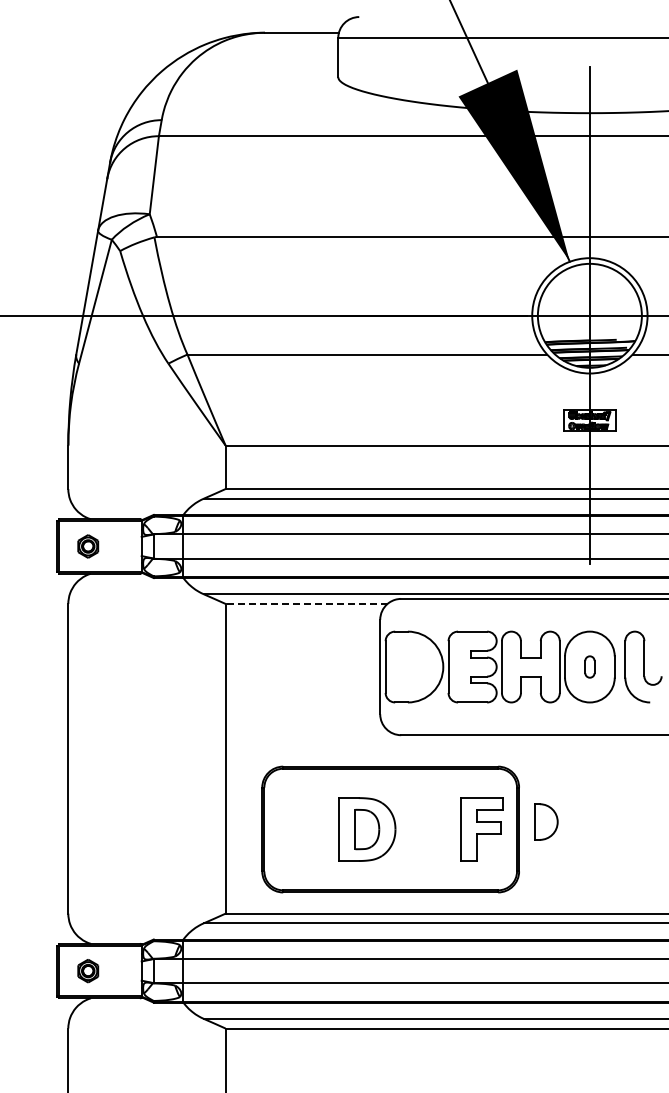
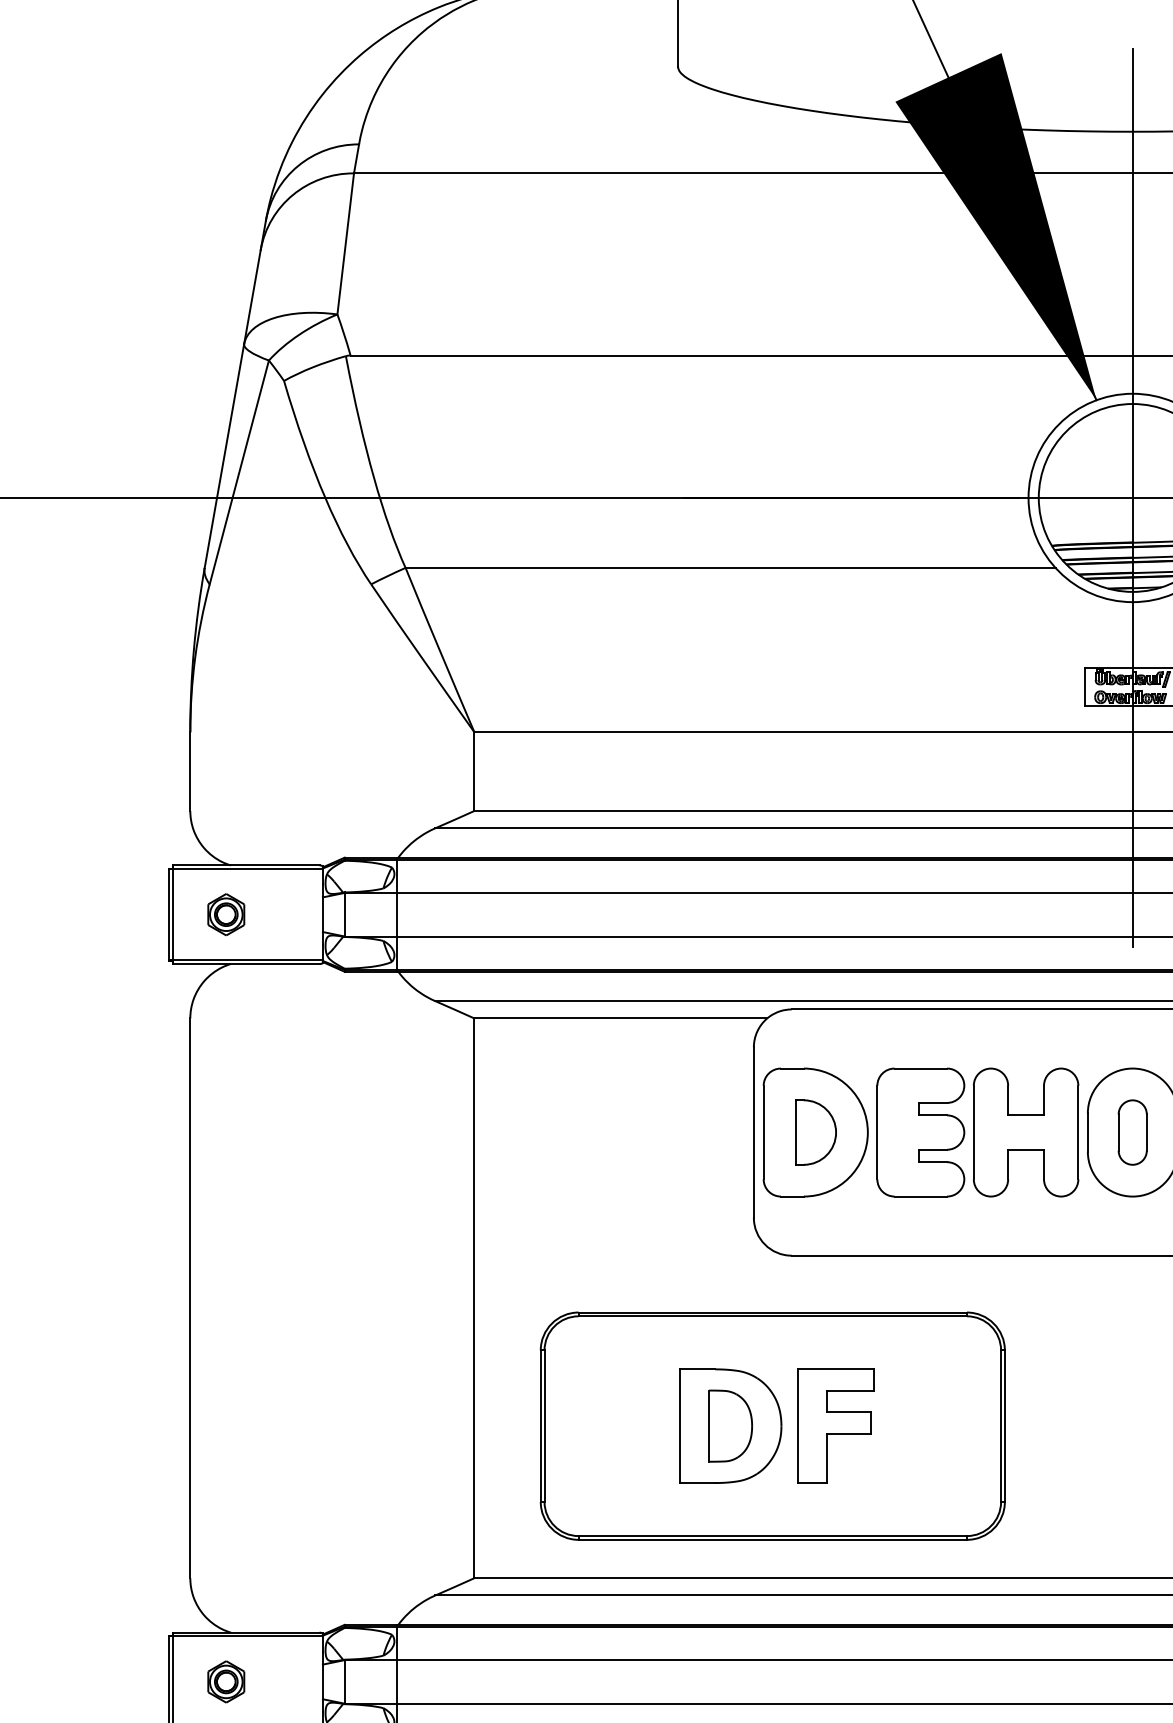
line: (306, 603) -> (620, 1017), dashed -> solid
part: (589, 666) -> (1132, 1131), size x1.67
part: (546, 821) -> (815, 1131), moved
part: (481, 829) -> (835, 1426), moved

